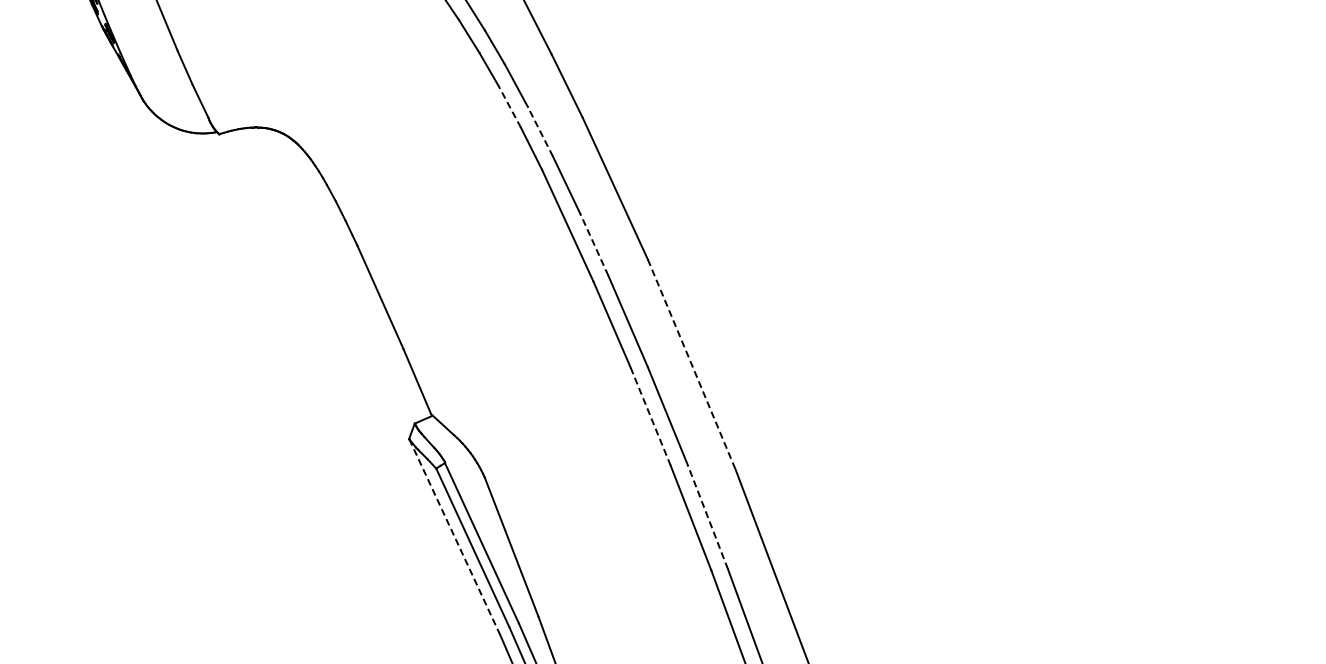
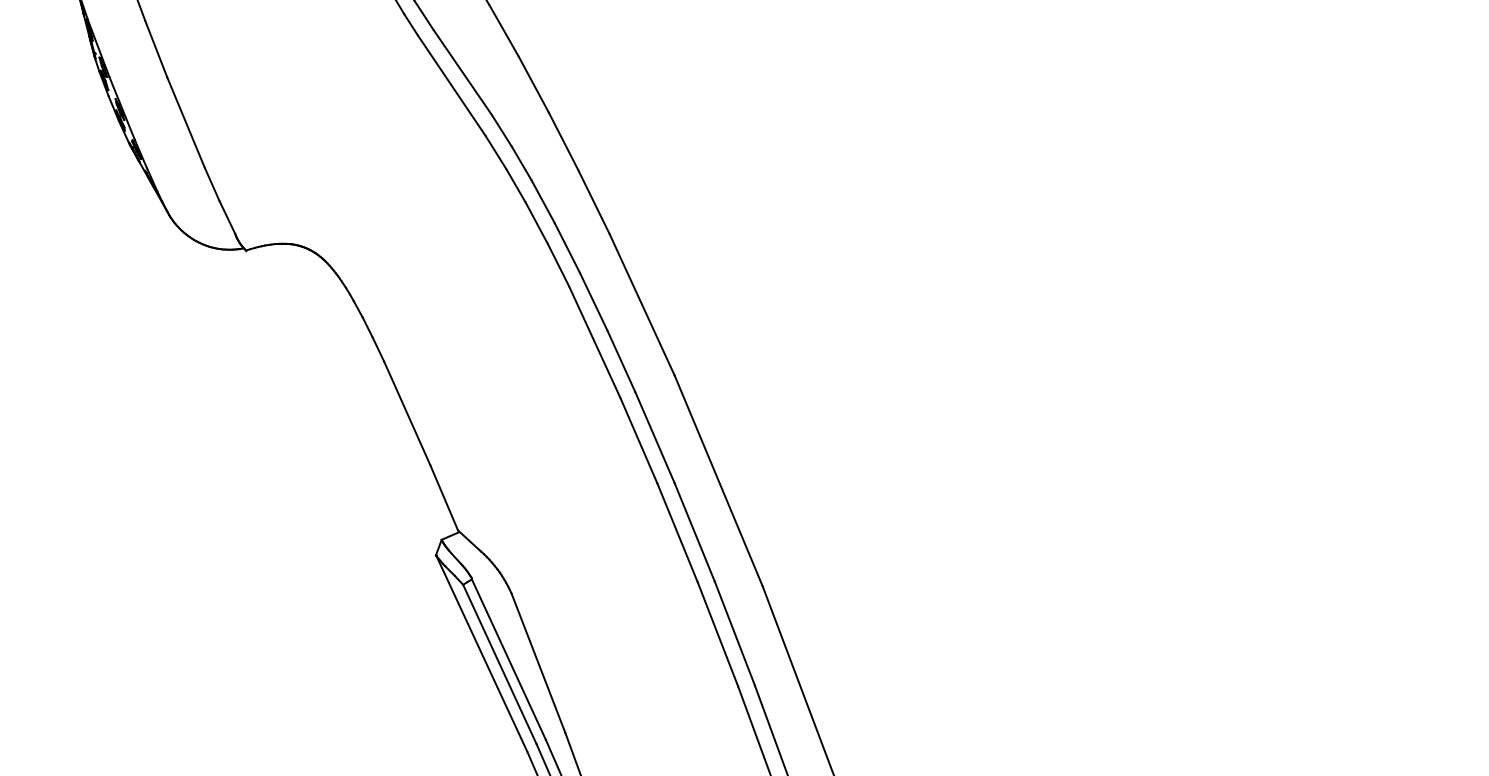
line: (509, 107) -> (536, 223), dashed -> solid
line: (540, 131) -> (567, 247), dashed -> solid
line: (594, 245) -> (621, 361), dashed -> solid
line: (691, 365) -> (718, 481), dashed -> solid
line: (650, 416) -> (677, 532), dashed -> solid
line: (707, 517) -> (734, 633), dashed -> solid
line: (454, 537) -> (481, 653), dashed -> solid

